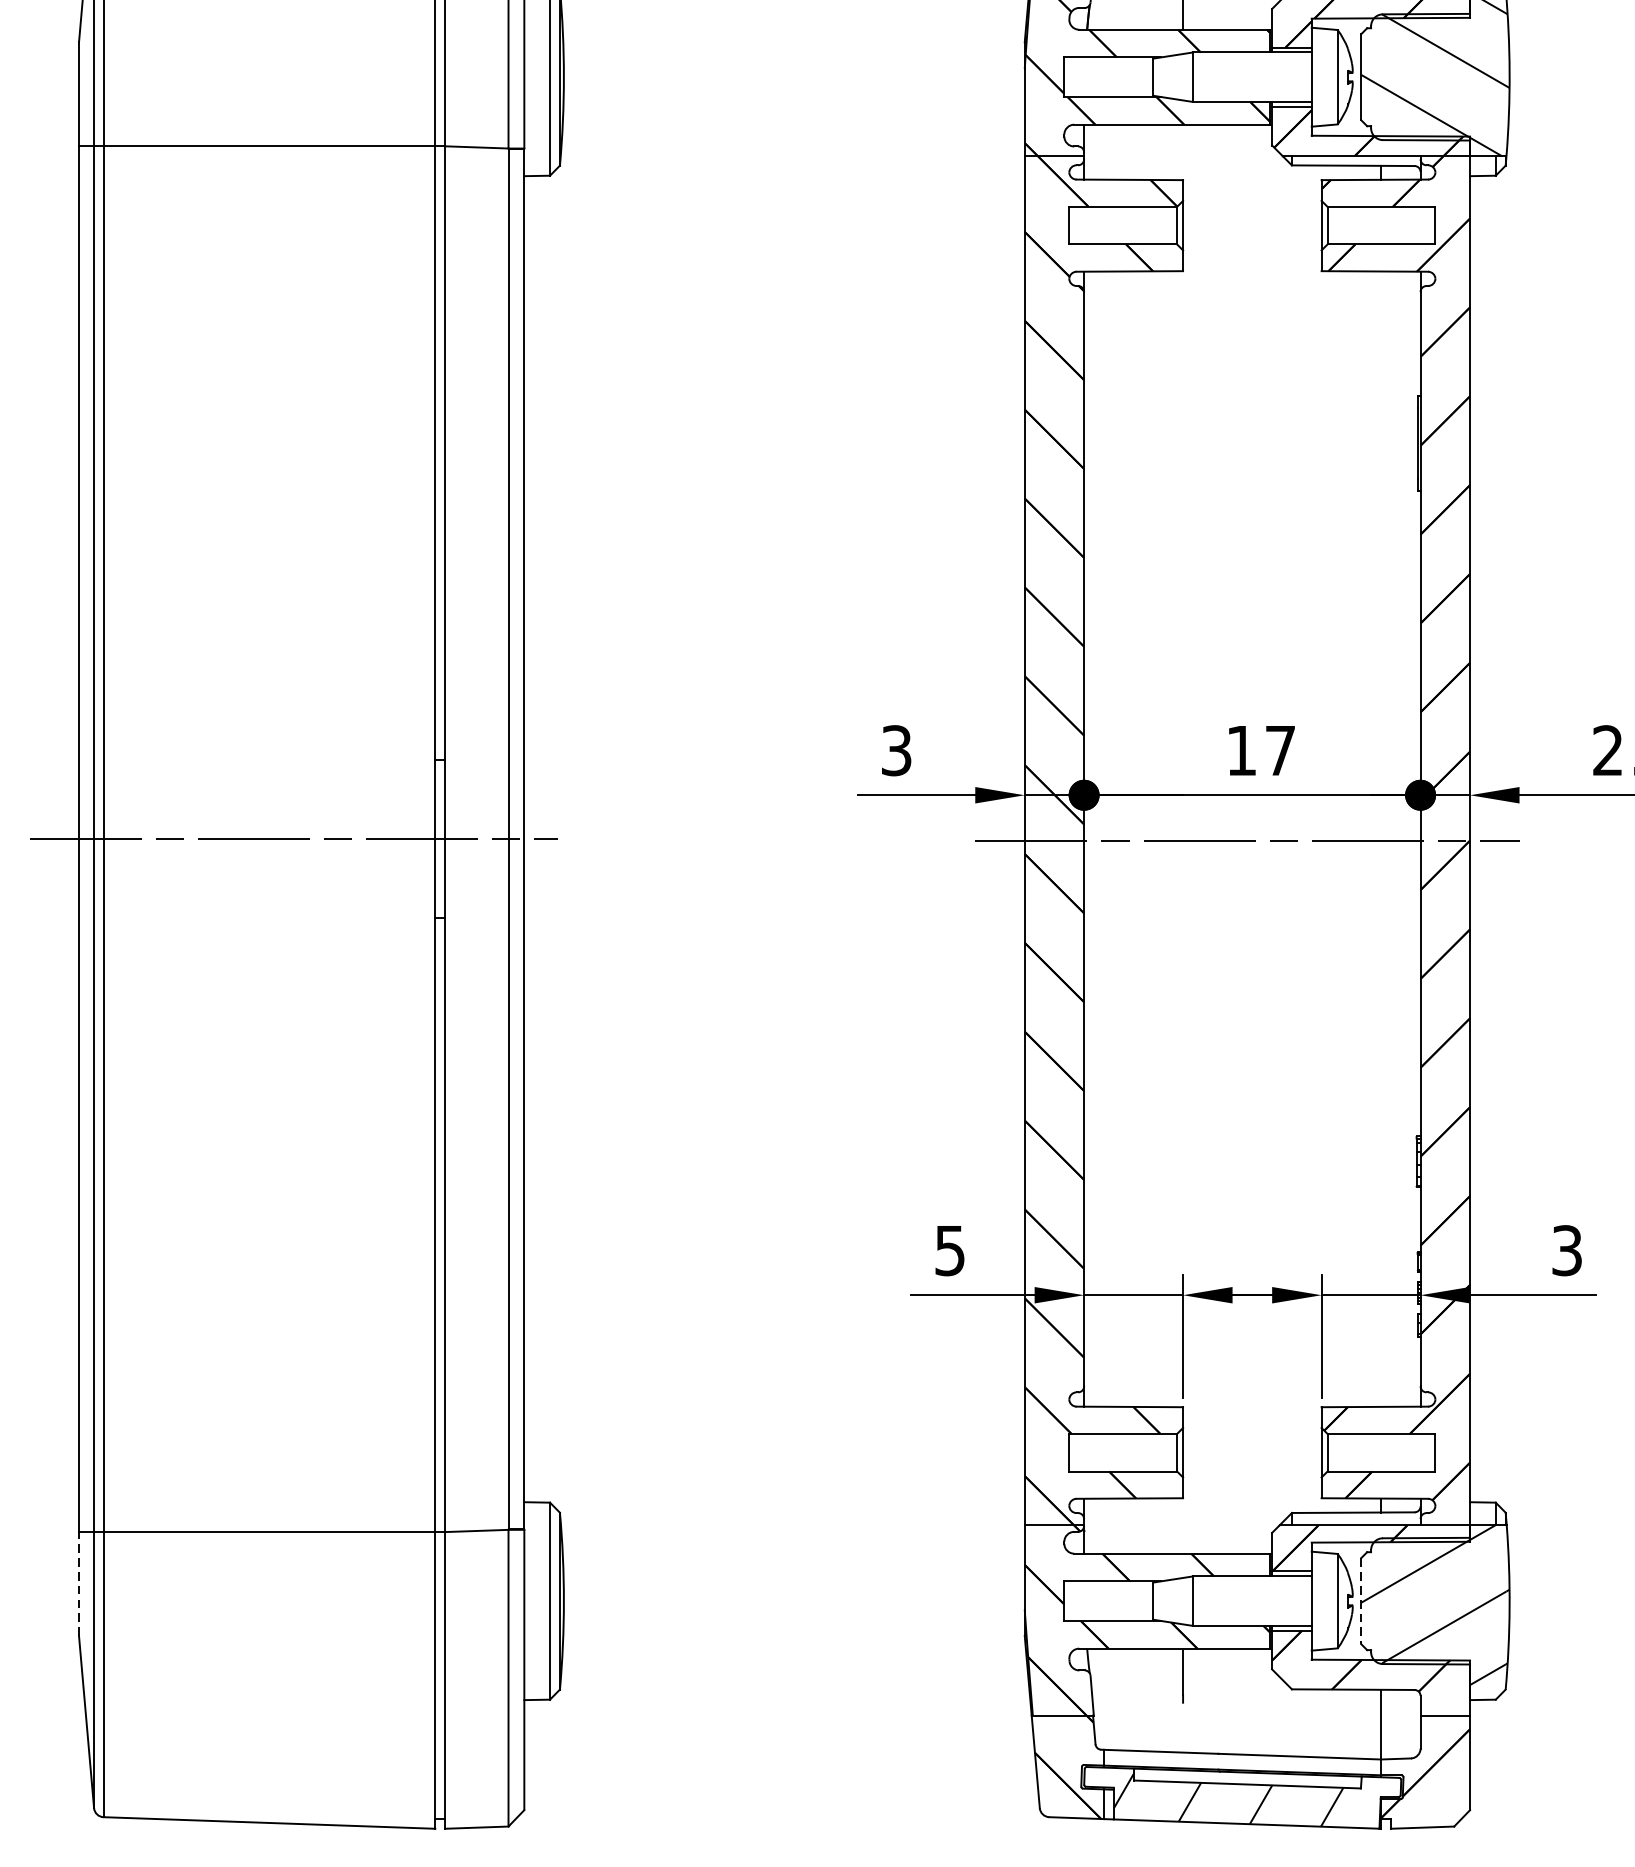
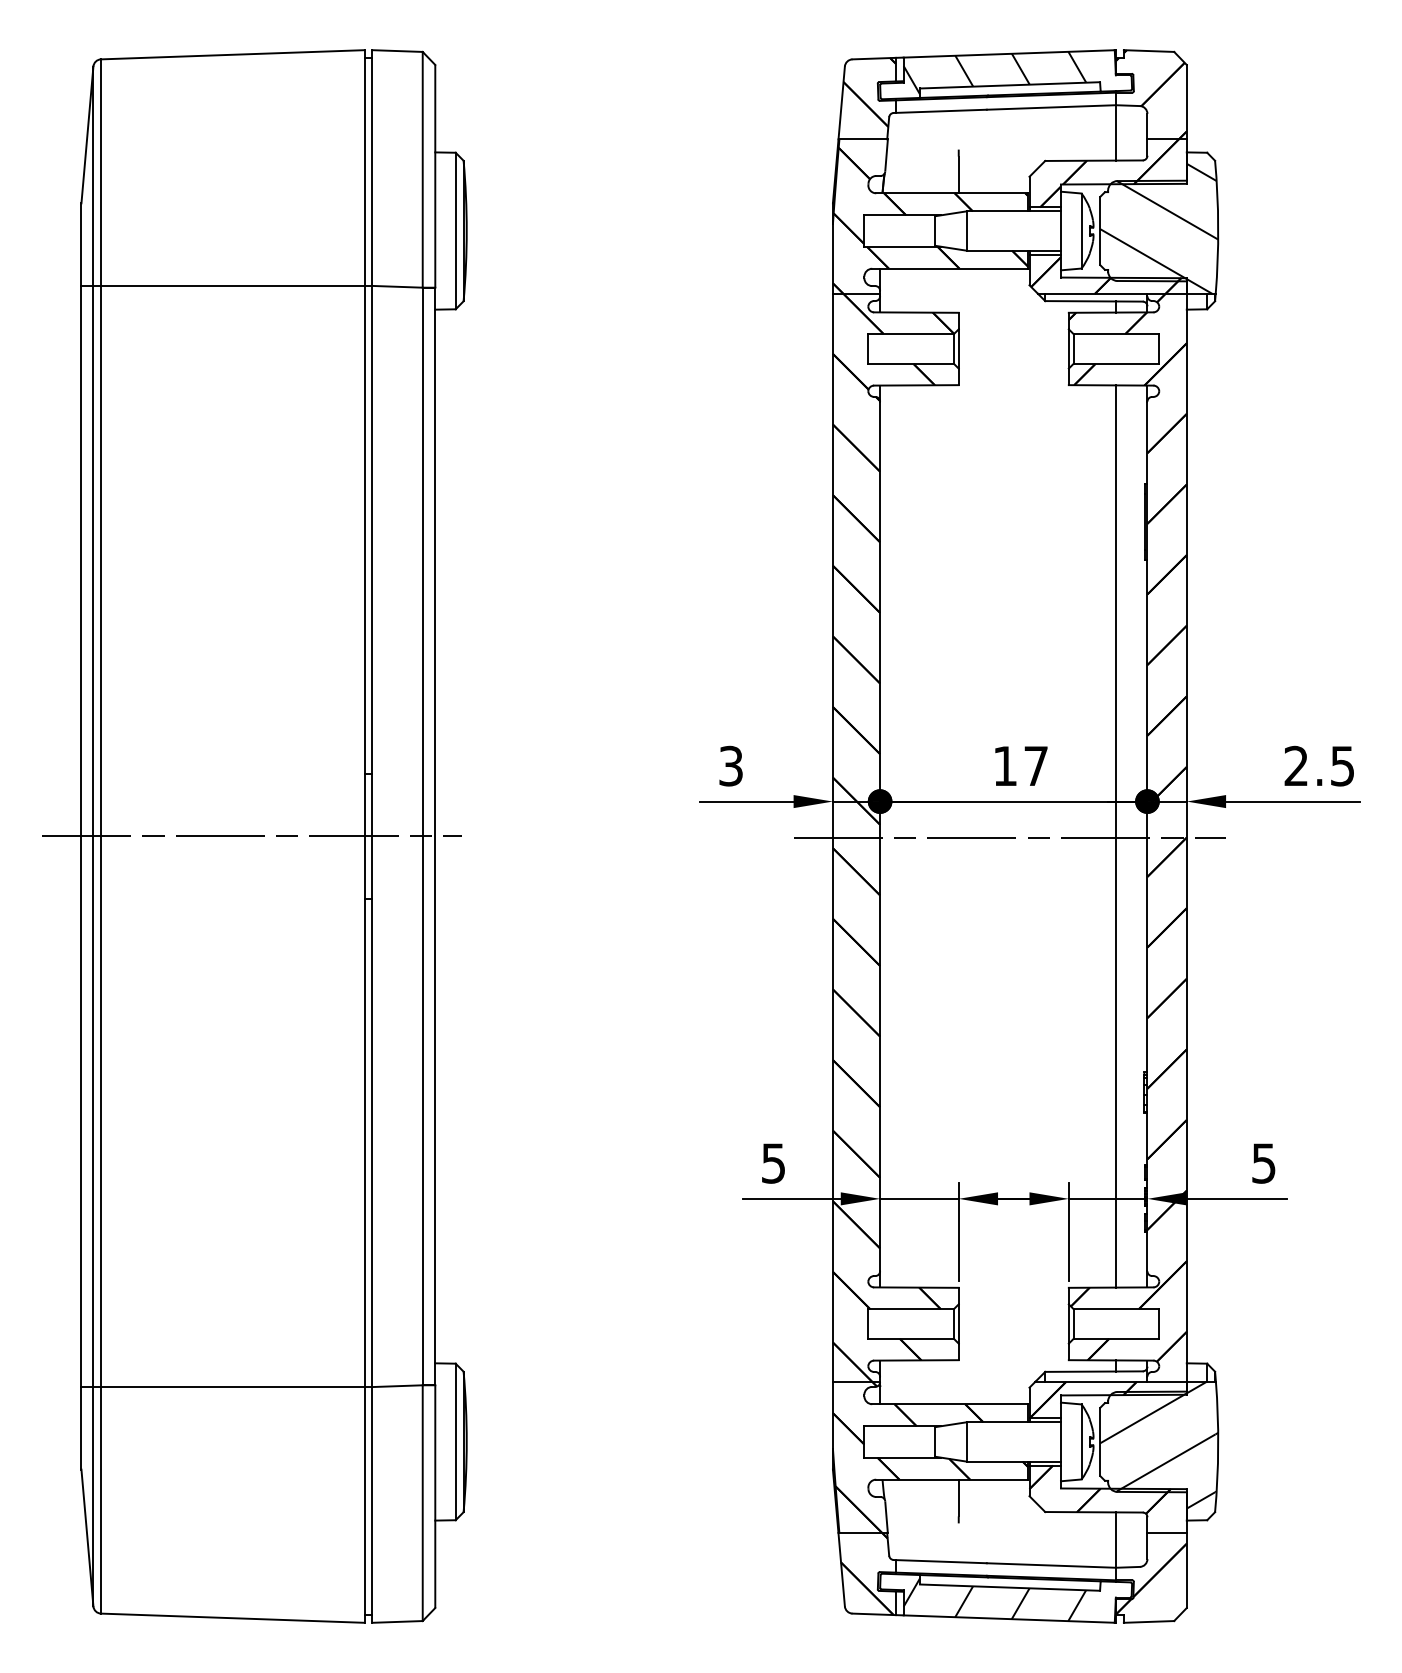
line: (1381, 839) -> (1116, 836), added
text: (1566, 1250) -> (1263, 1163), 3 -> 5
line: (79, 1582) -> (81, 1427), dashed -> solid
line: (1361, 1601) -> (1100, 1442), dashed -> solid

